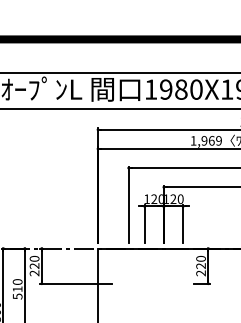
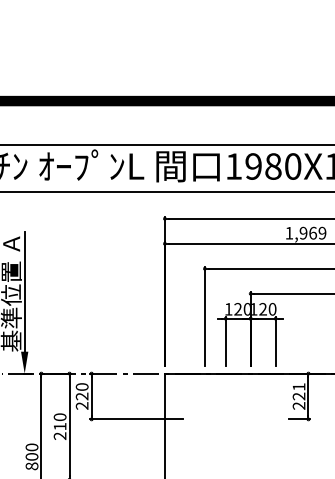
text: (200, 258) -> (298, 386), 220 -> 221
text: (17, 296) -> (59, 436), 510 -> 210

